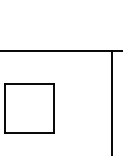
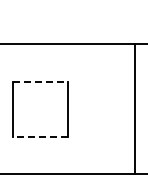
line: (29, 84) -> (40, 81), solid -> dashed
line: (29, 132) -> (40, 136), solid -> dashed

